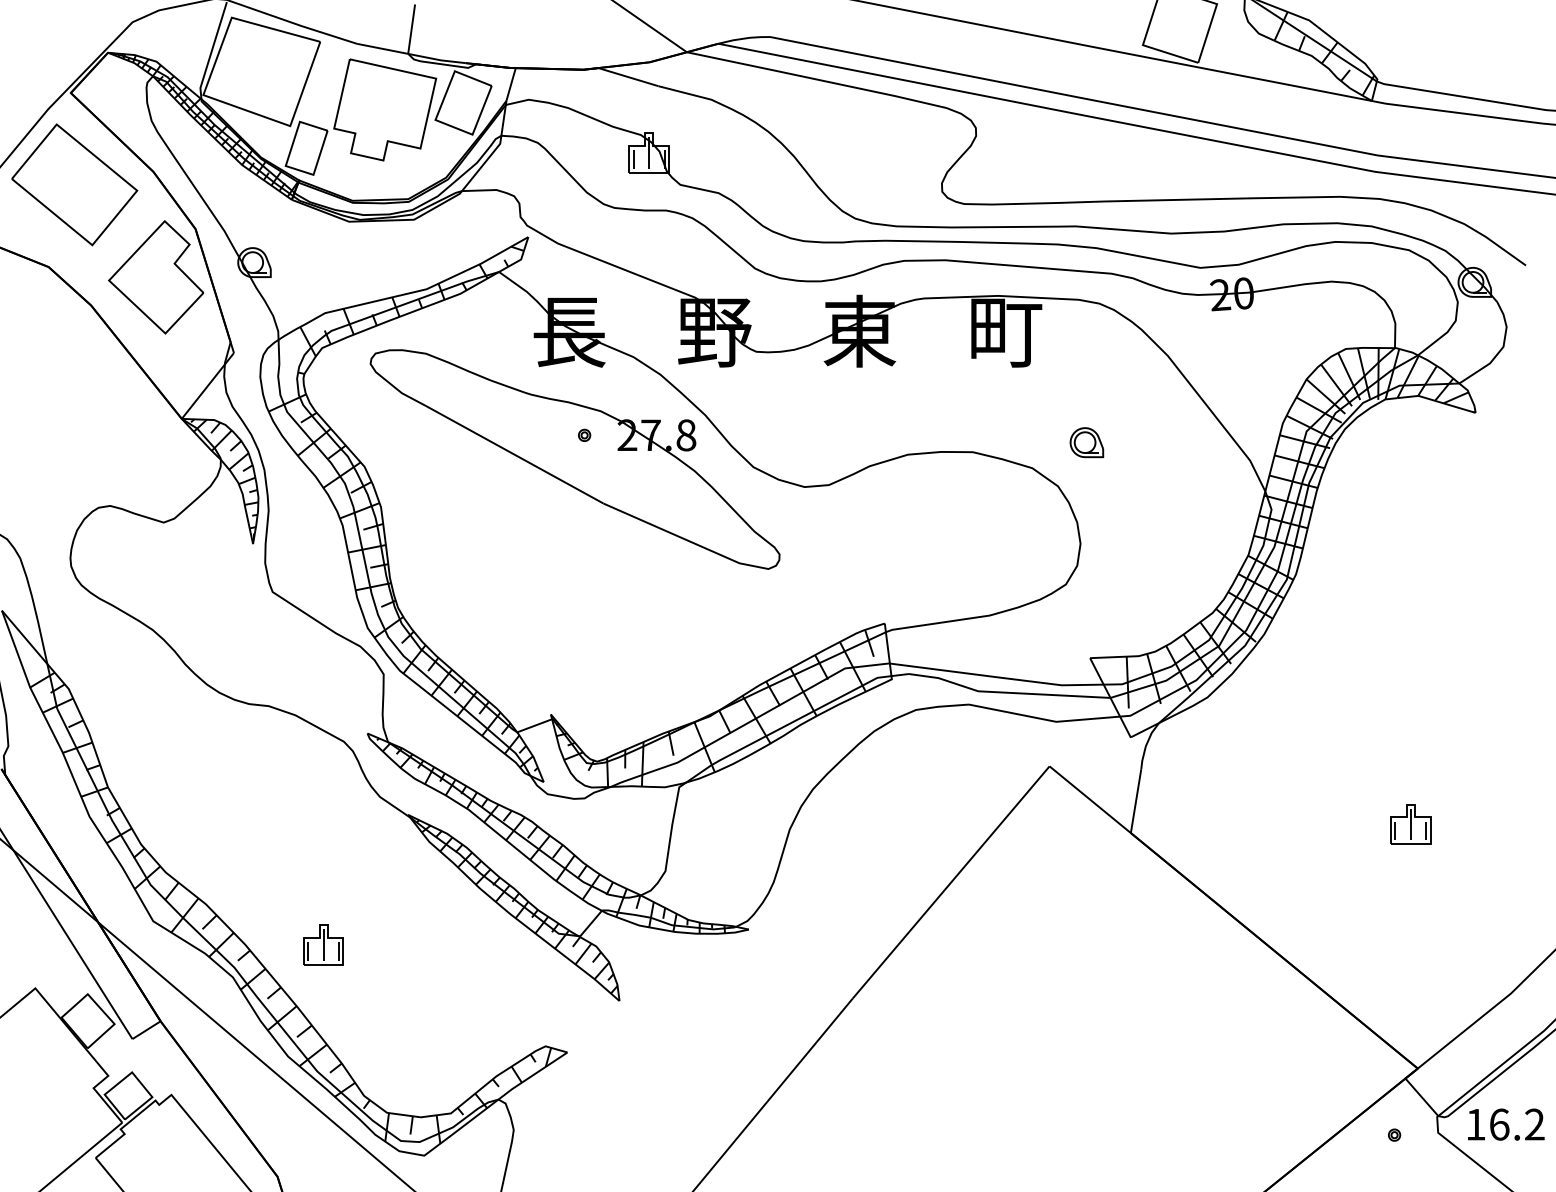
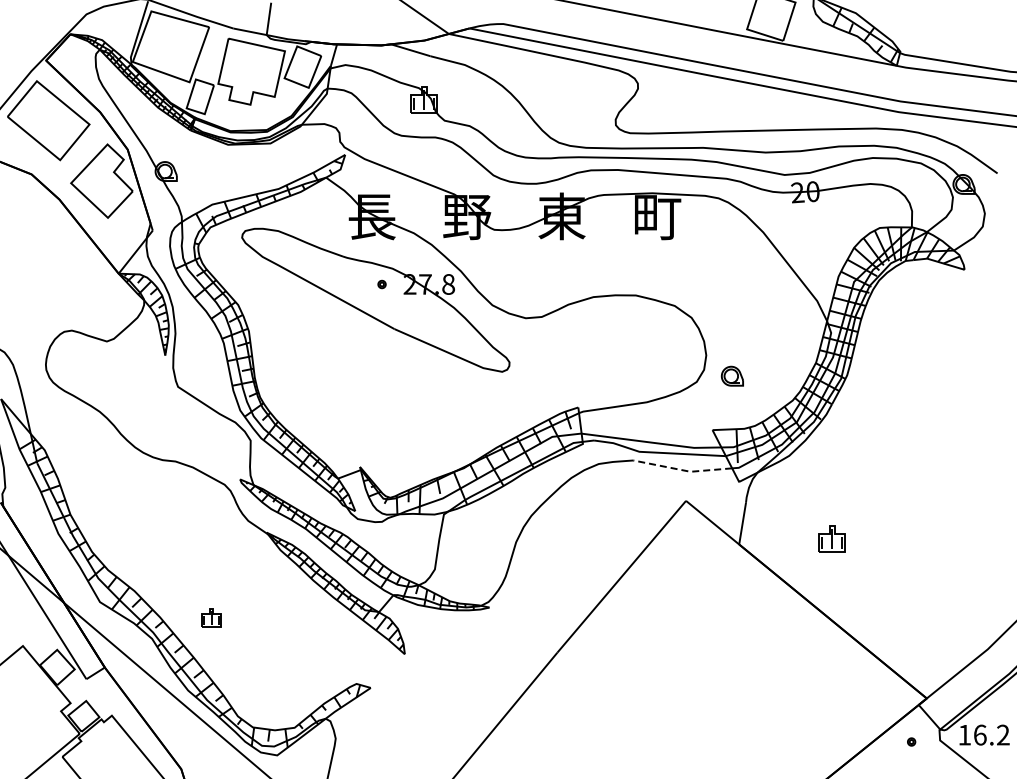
part: (1085, 441) -> (731, 375), moved
line: (1044, 719) -> (682, 470), solid -> dashed
part: (1409, 823) -> (831, 538), moved
part: (323, 944) -> (211, 617), size x0.7

